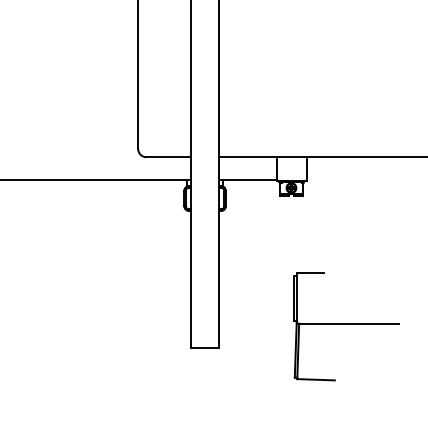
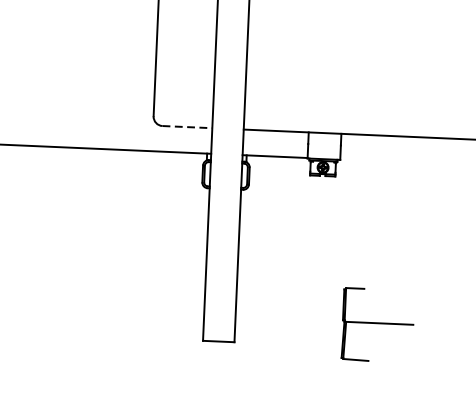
line: (169, 157) -> (188, 127), solid -> dashed
part: (346, 326) -> (377, 324), size x0.6

